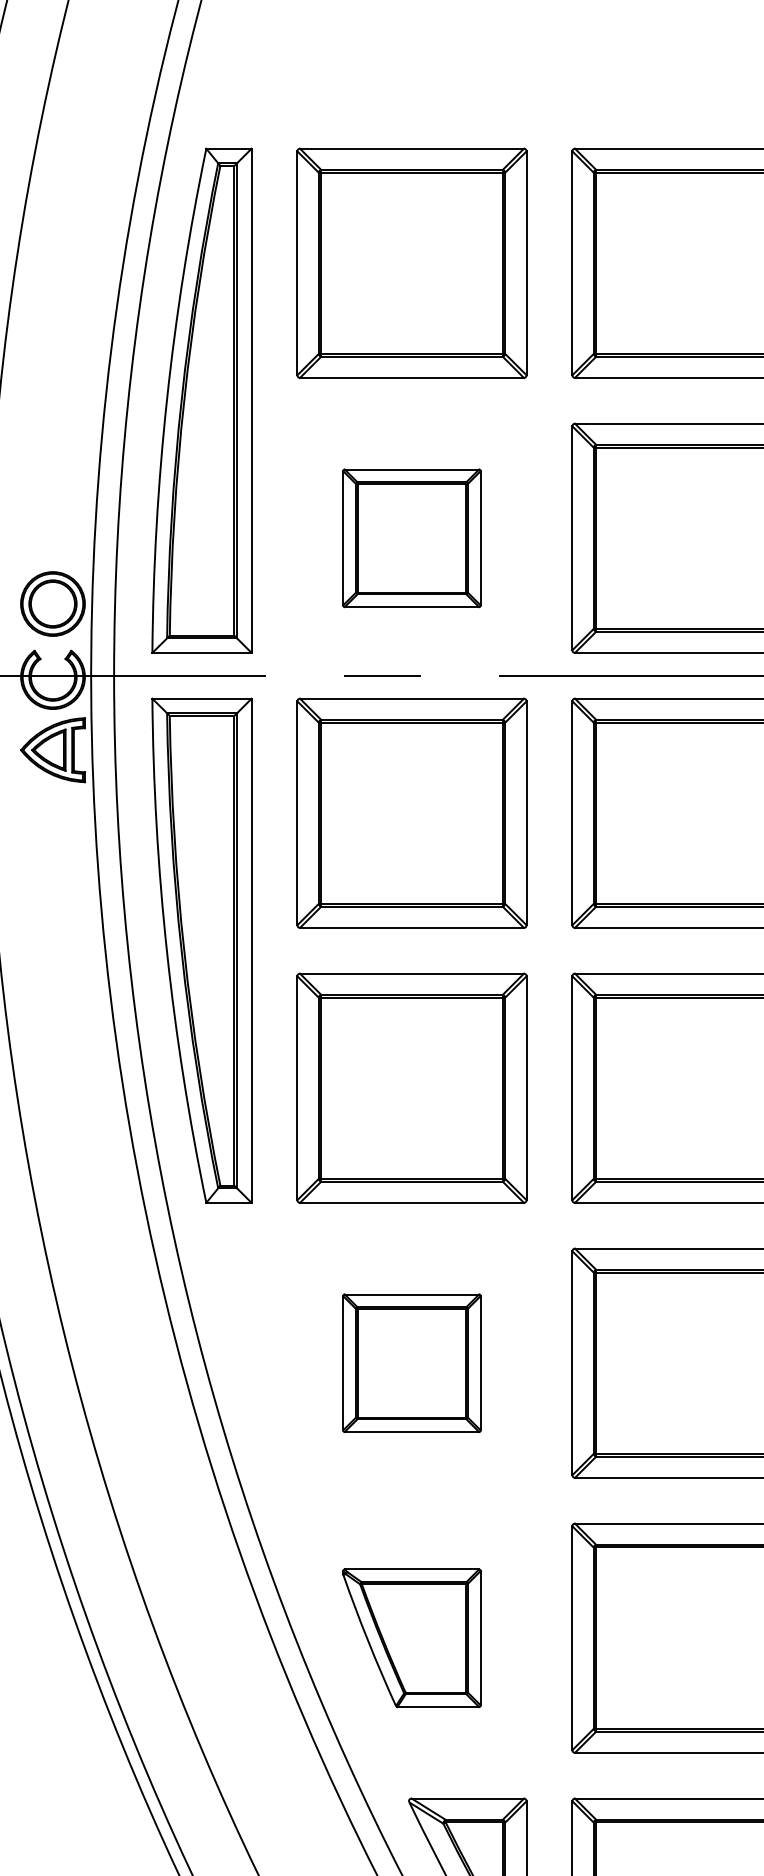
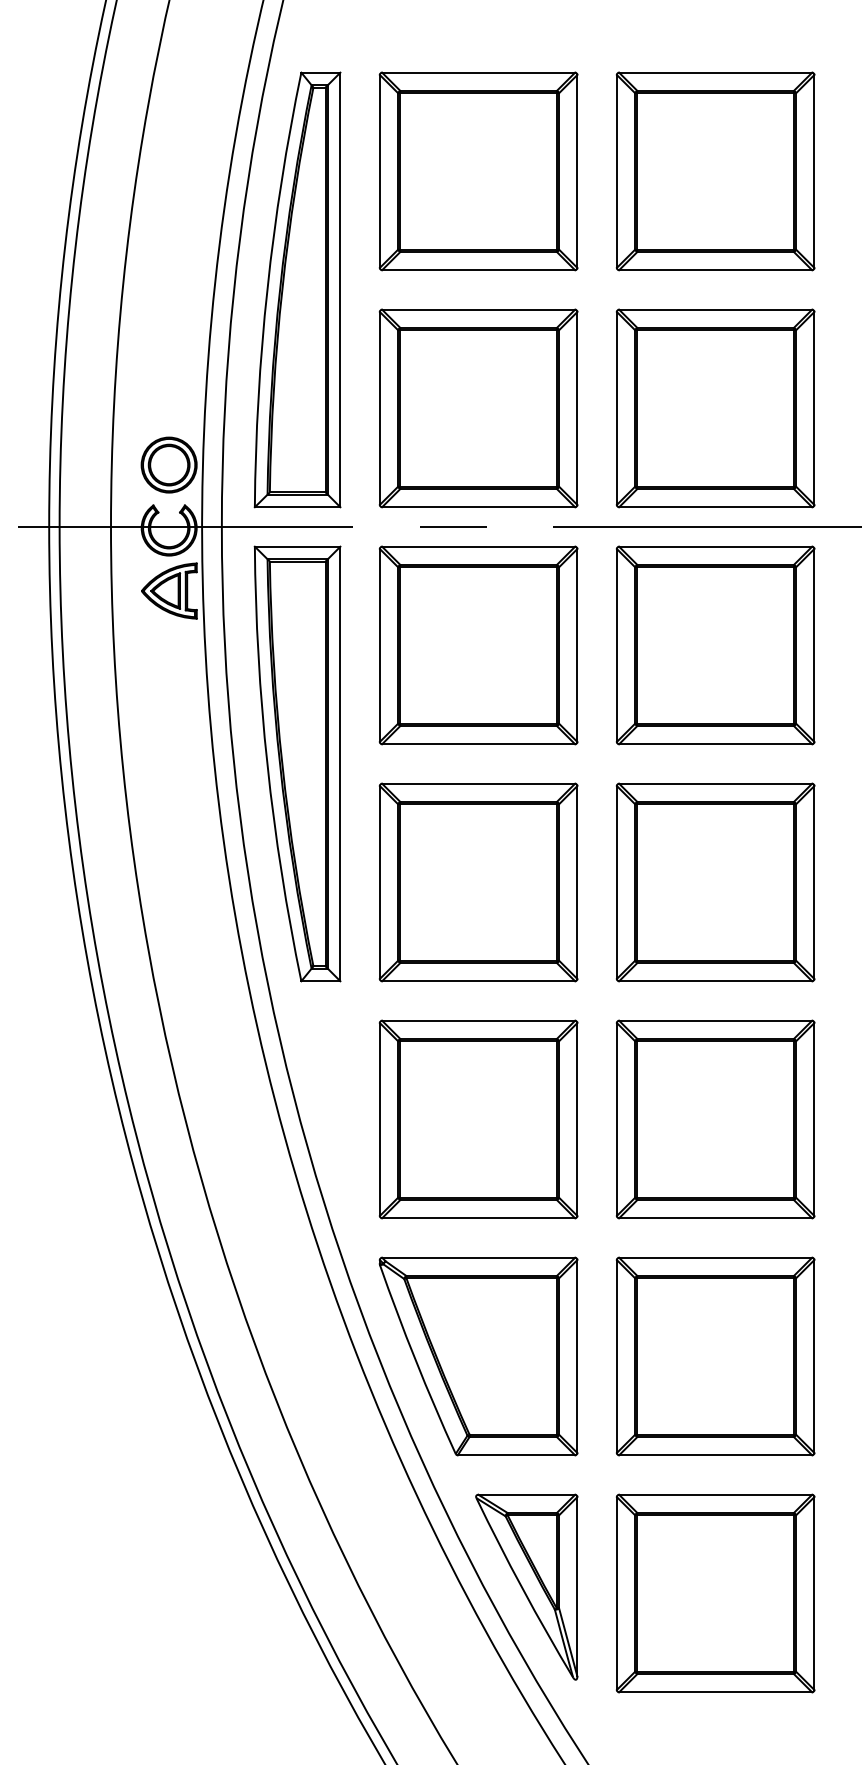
part: (411, 538) -> (478, 408), size x1.67
part: (411, 1363) -> (478, 1119), size x1.67
part: (411, 1638) -> (478, 1356), size x1.67

